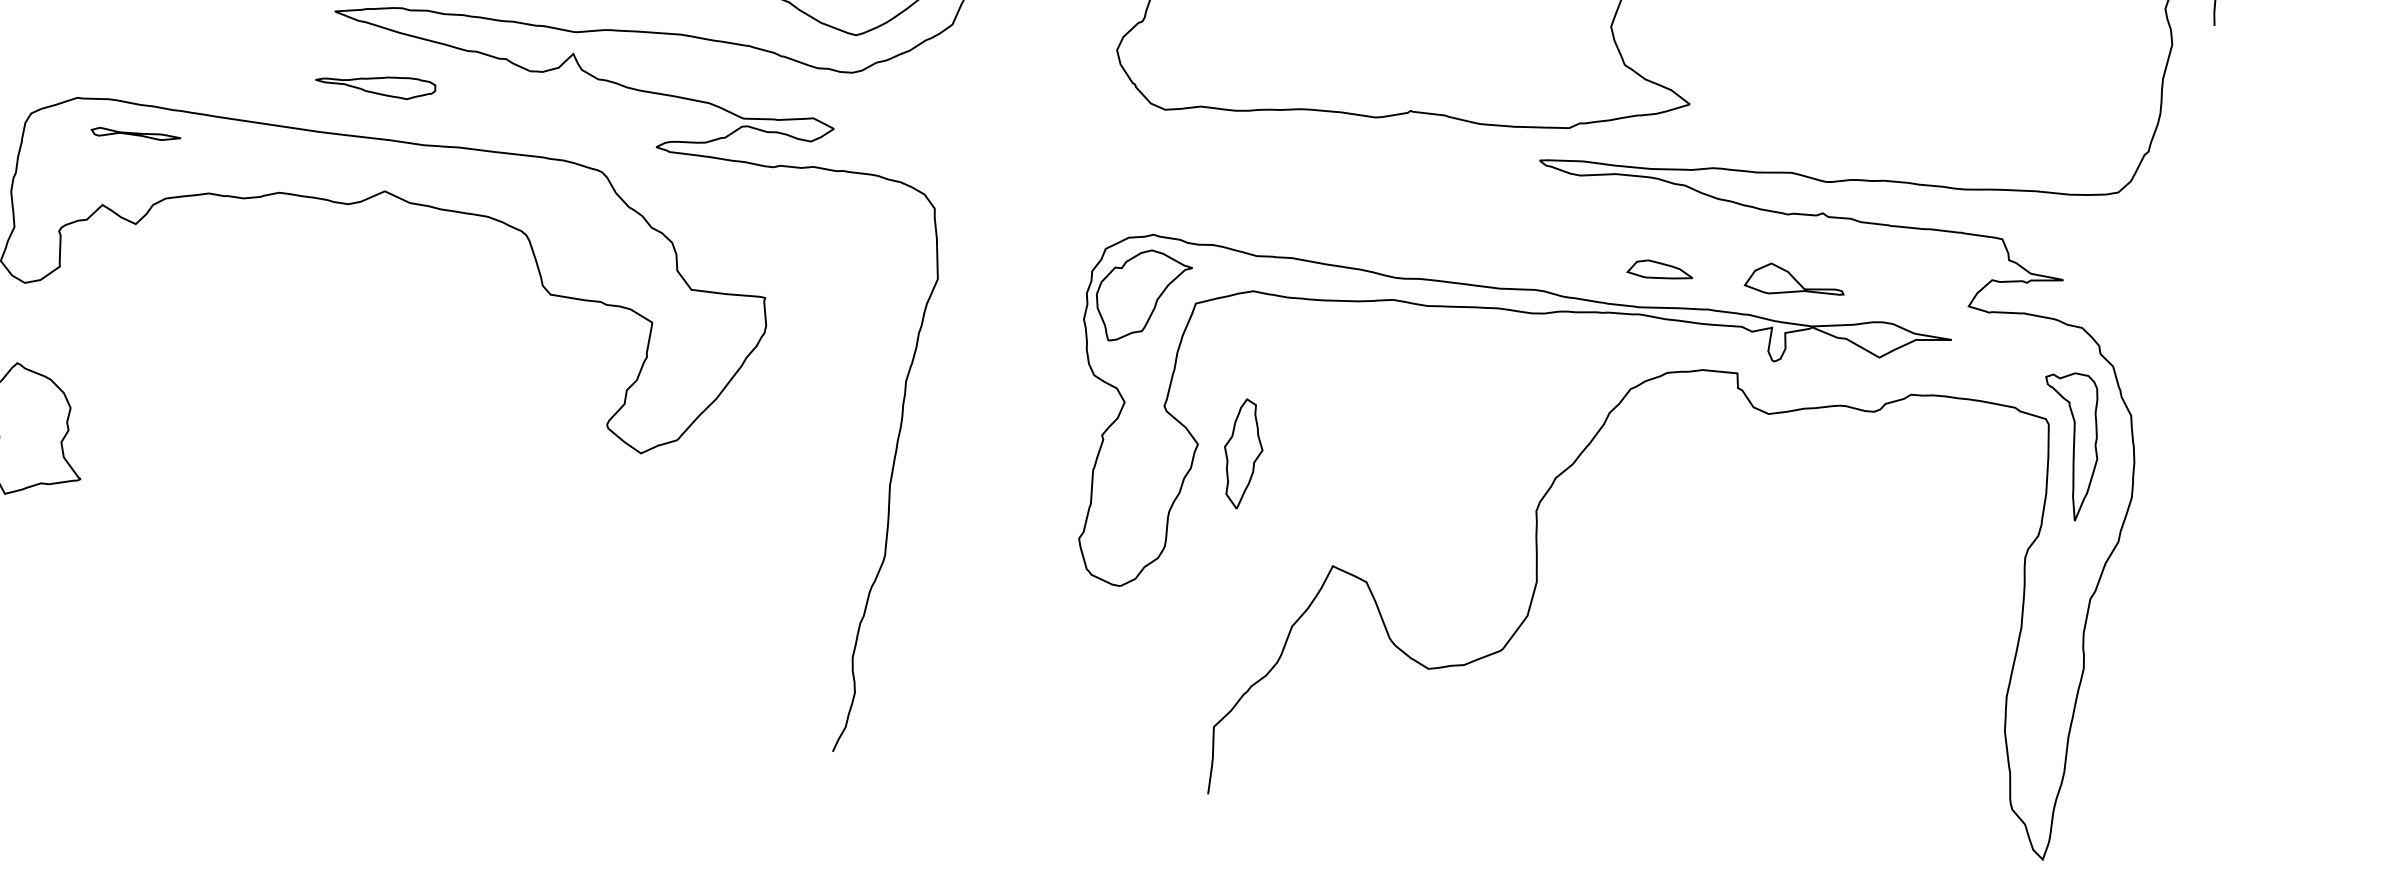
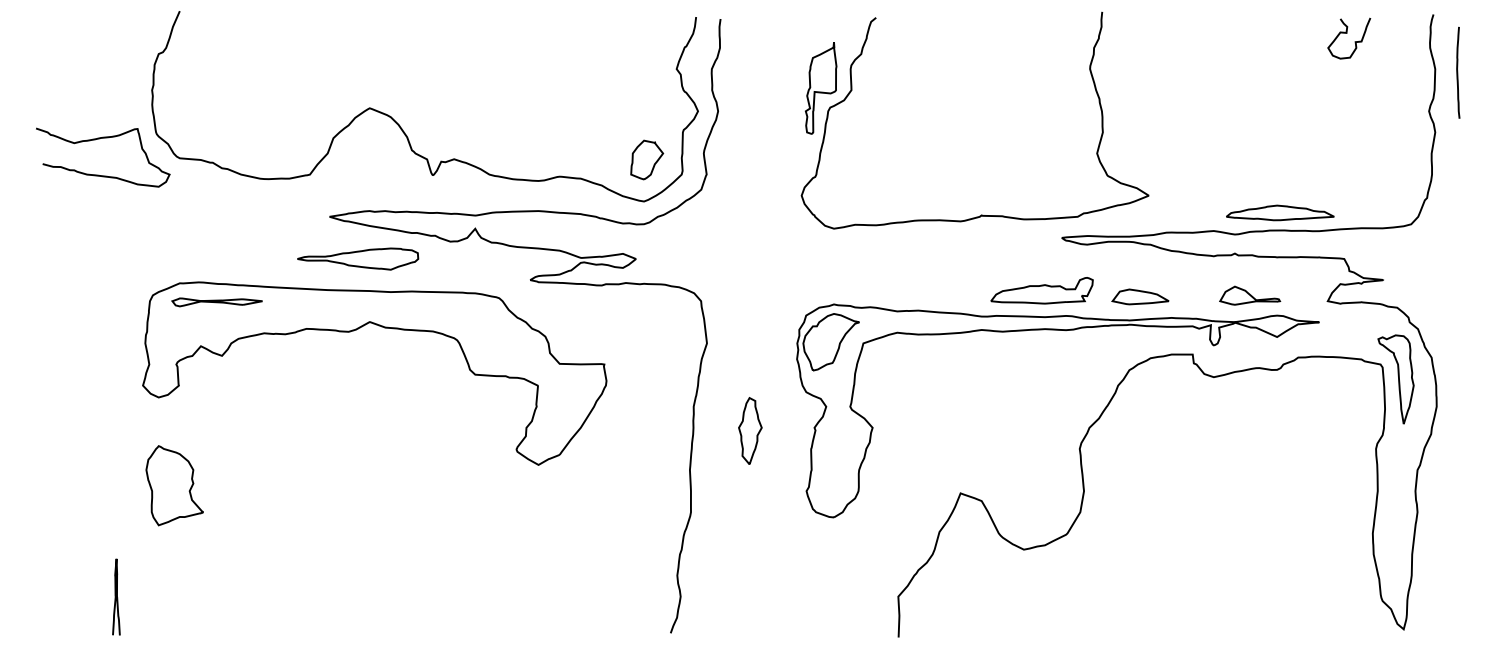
part: (376, 84) -> (358, 258), size x1.67
part: (134, 135) -> (216, 302), size x1.67
part: (1904, 152) -> (1280, 212), added
part: (1497, 244) -> (1041, 290), added
part: (1660, 269) -> (1140, 296), size x1.43
part: (1795, 280) -> (1250, 295), moved
part: (1243, 453) -> (750, 430), moved

